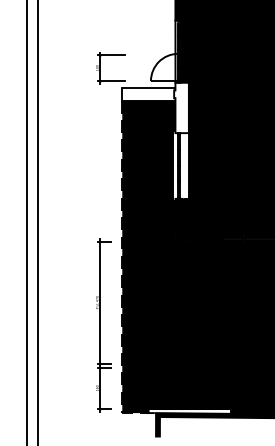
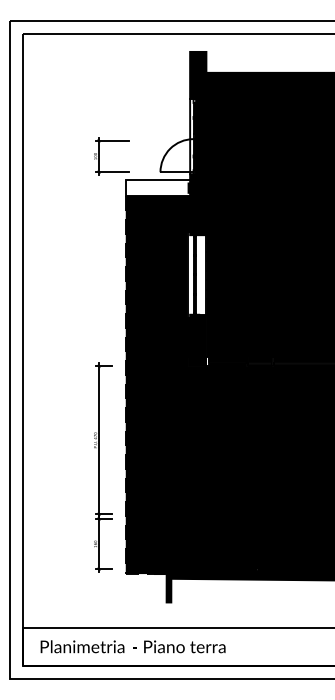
fill: (181, 107) -> (197, 204), added
fill: (188, 411) -> (206, 572), added

